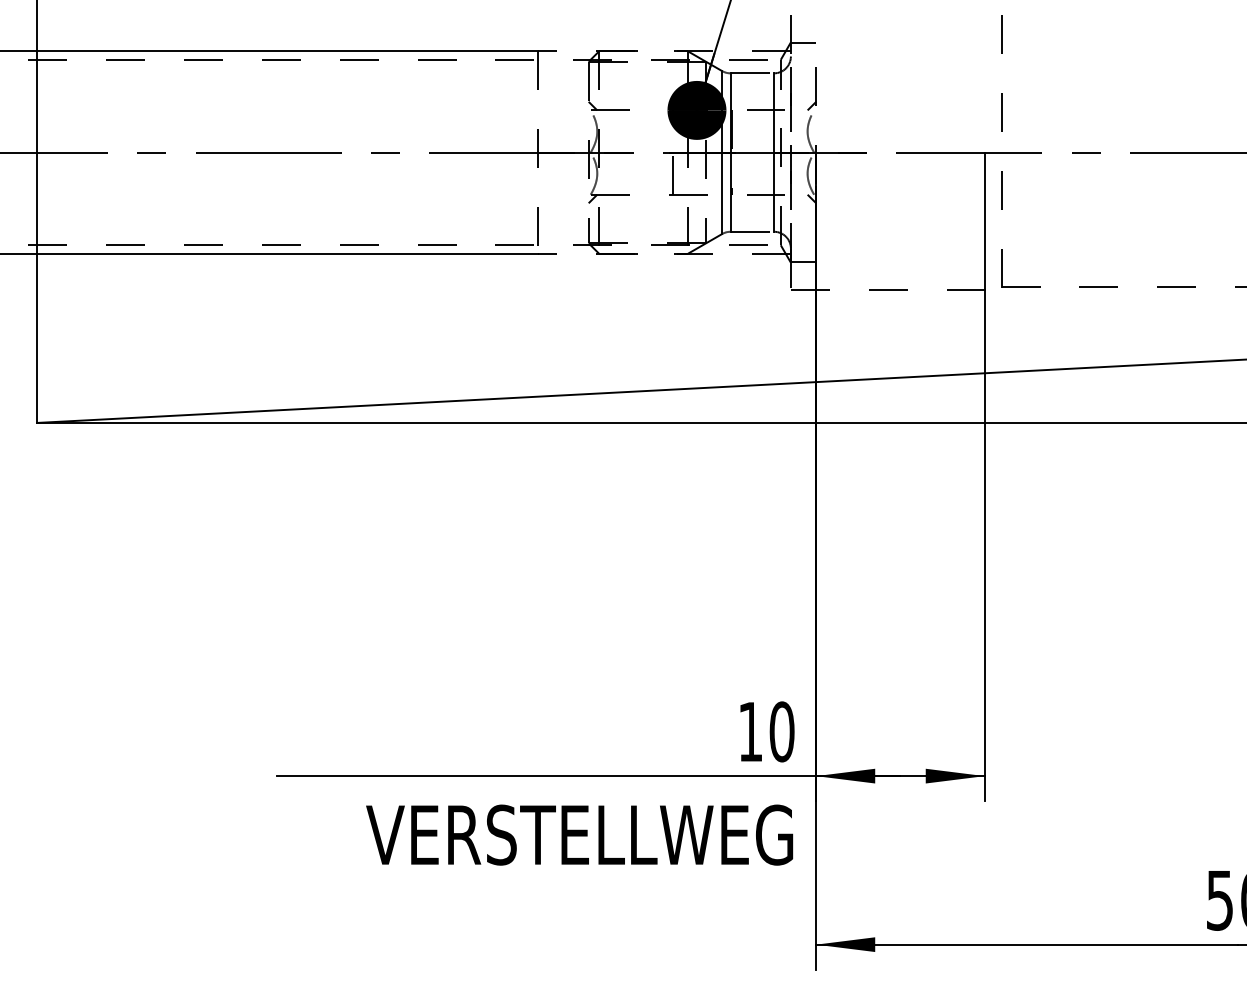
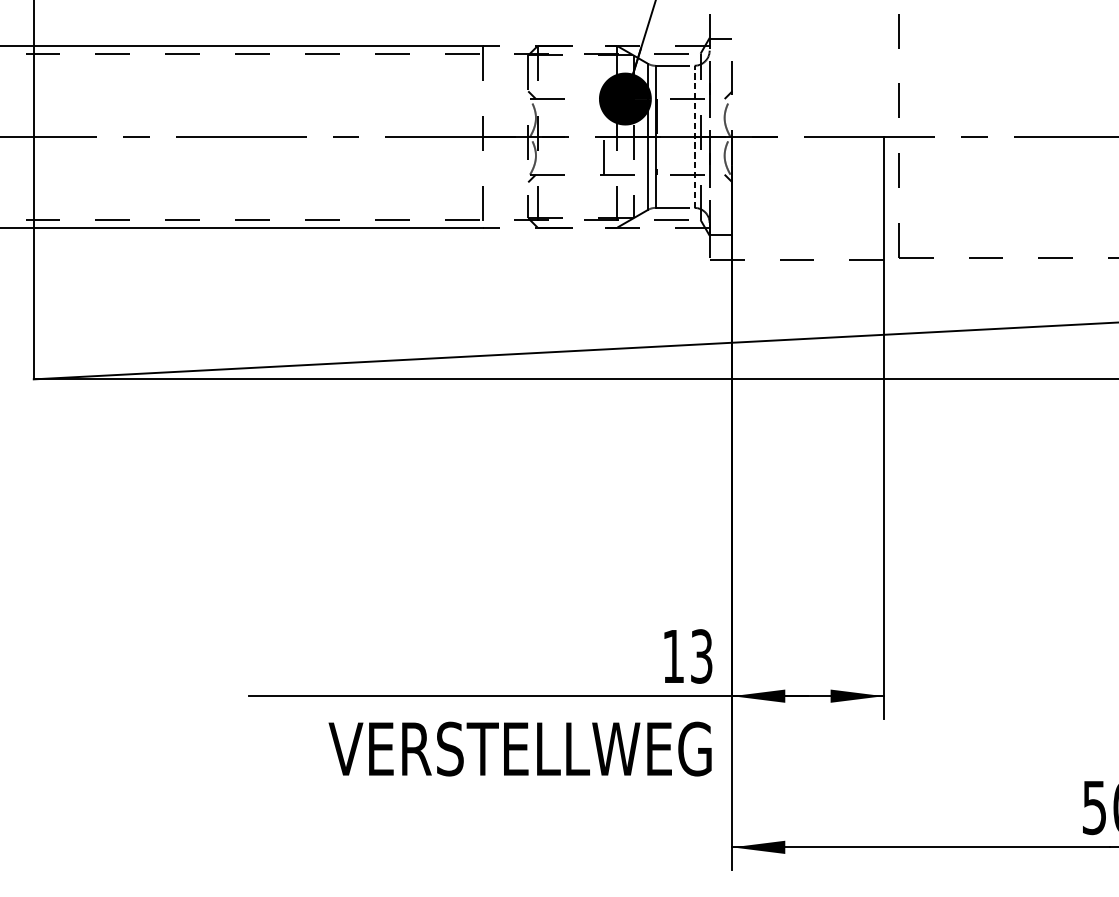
line: (774, 152) -> (694, 136), solid -> dashed
text: (781, 731) -> (701, 656), 10 -> 13

